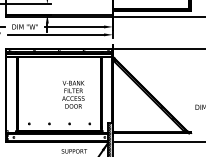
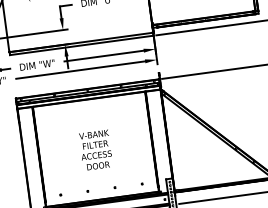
text: (73, 94) -> (95, 149), moved

